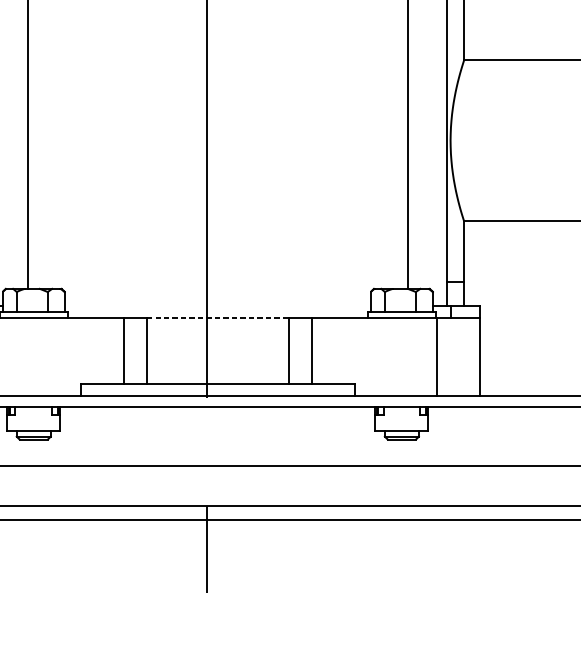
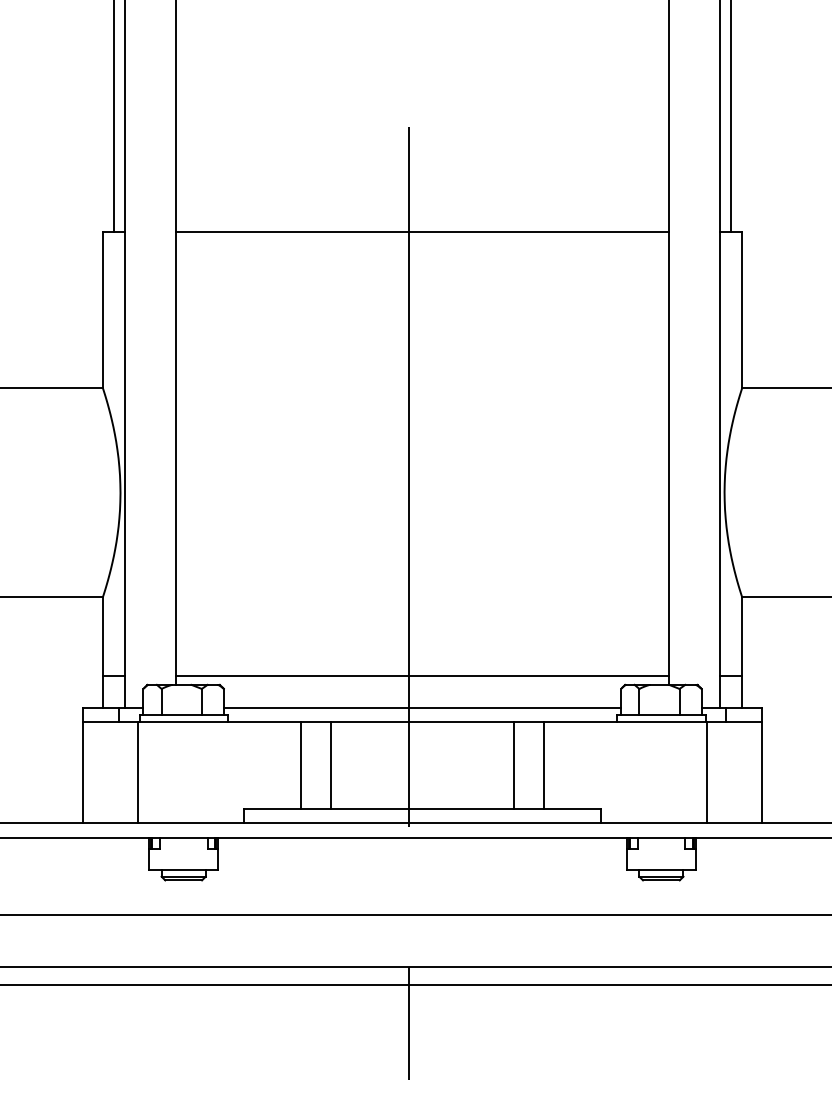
line: (217, 282) -> (422, 676), added
line: (217, 306) -> (422, 707), added
line: (217, 317) -> (422, 722), dashed -> solid

